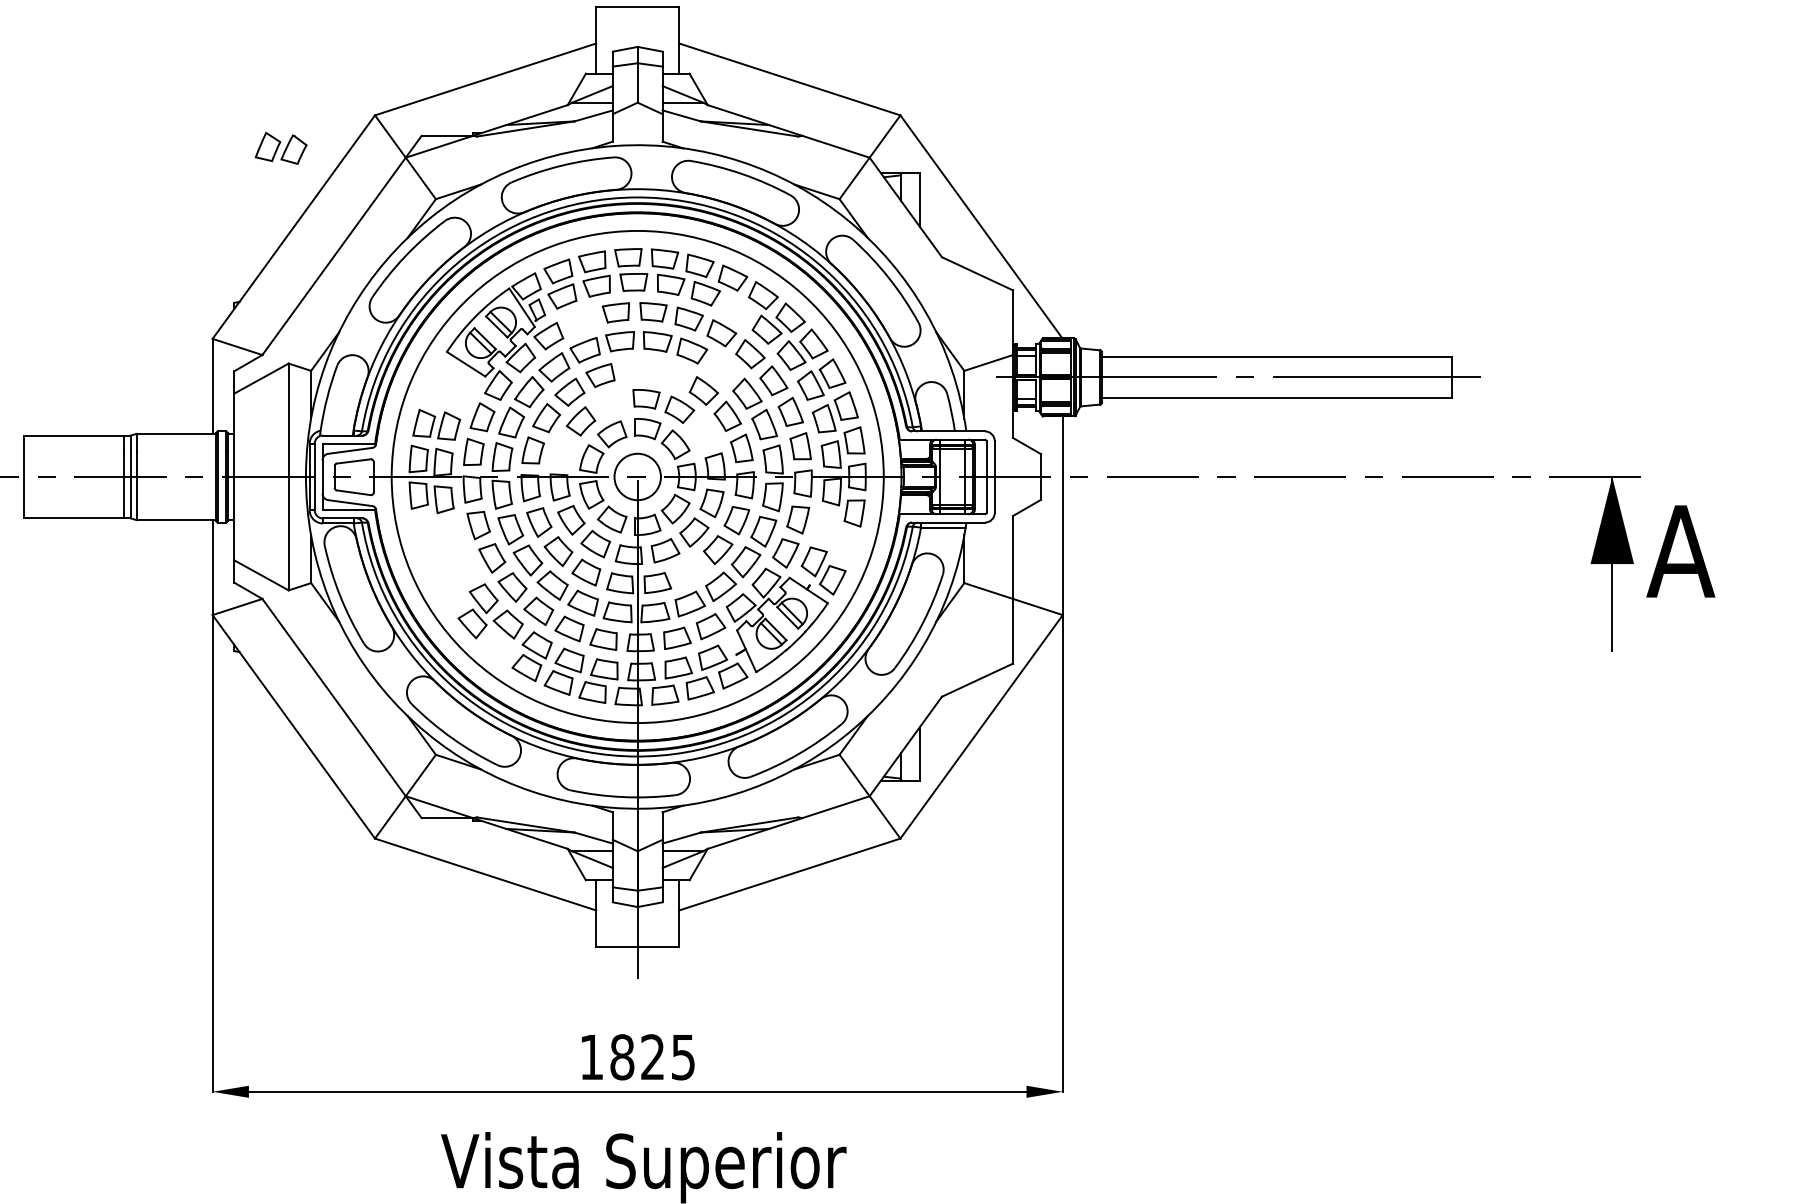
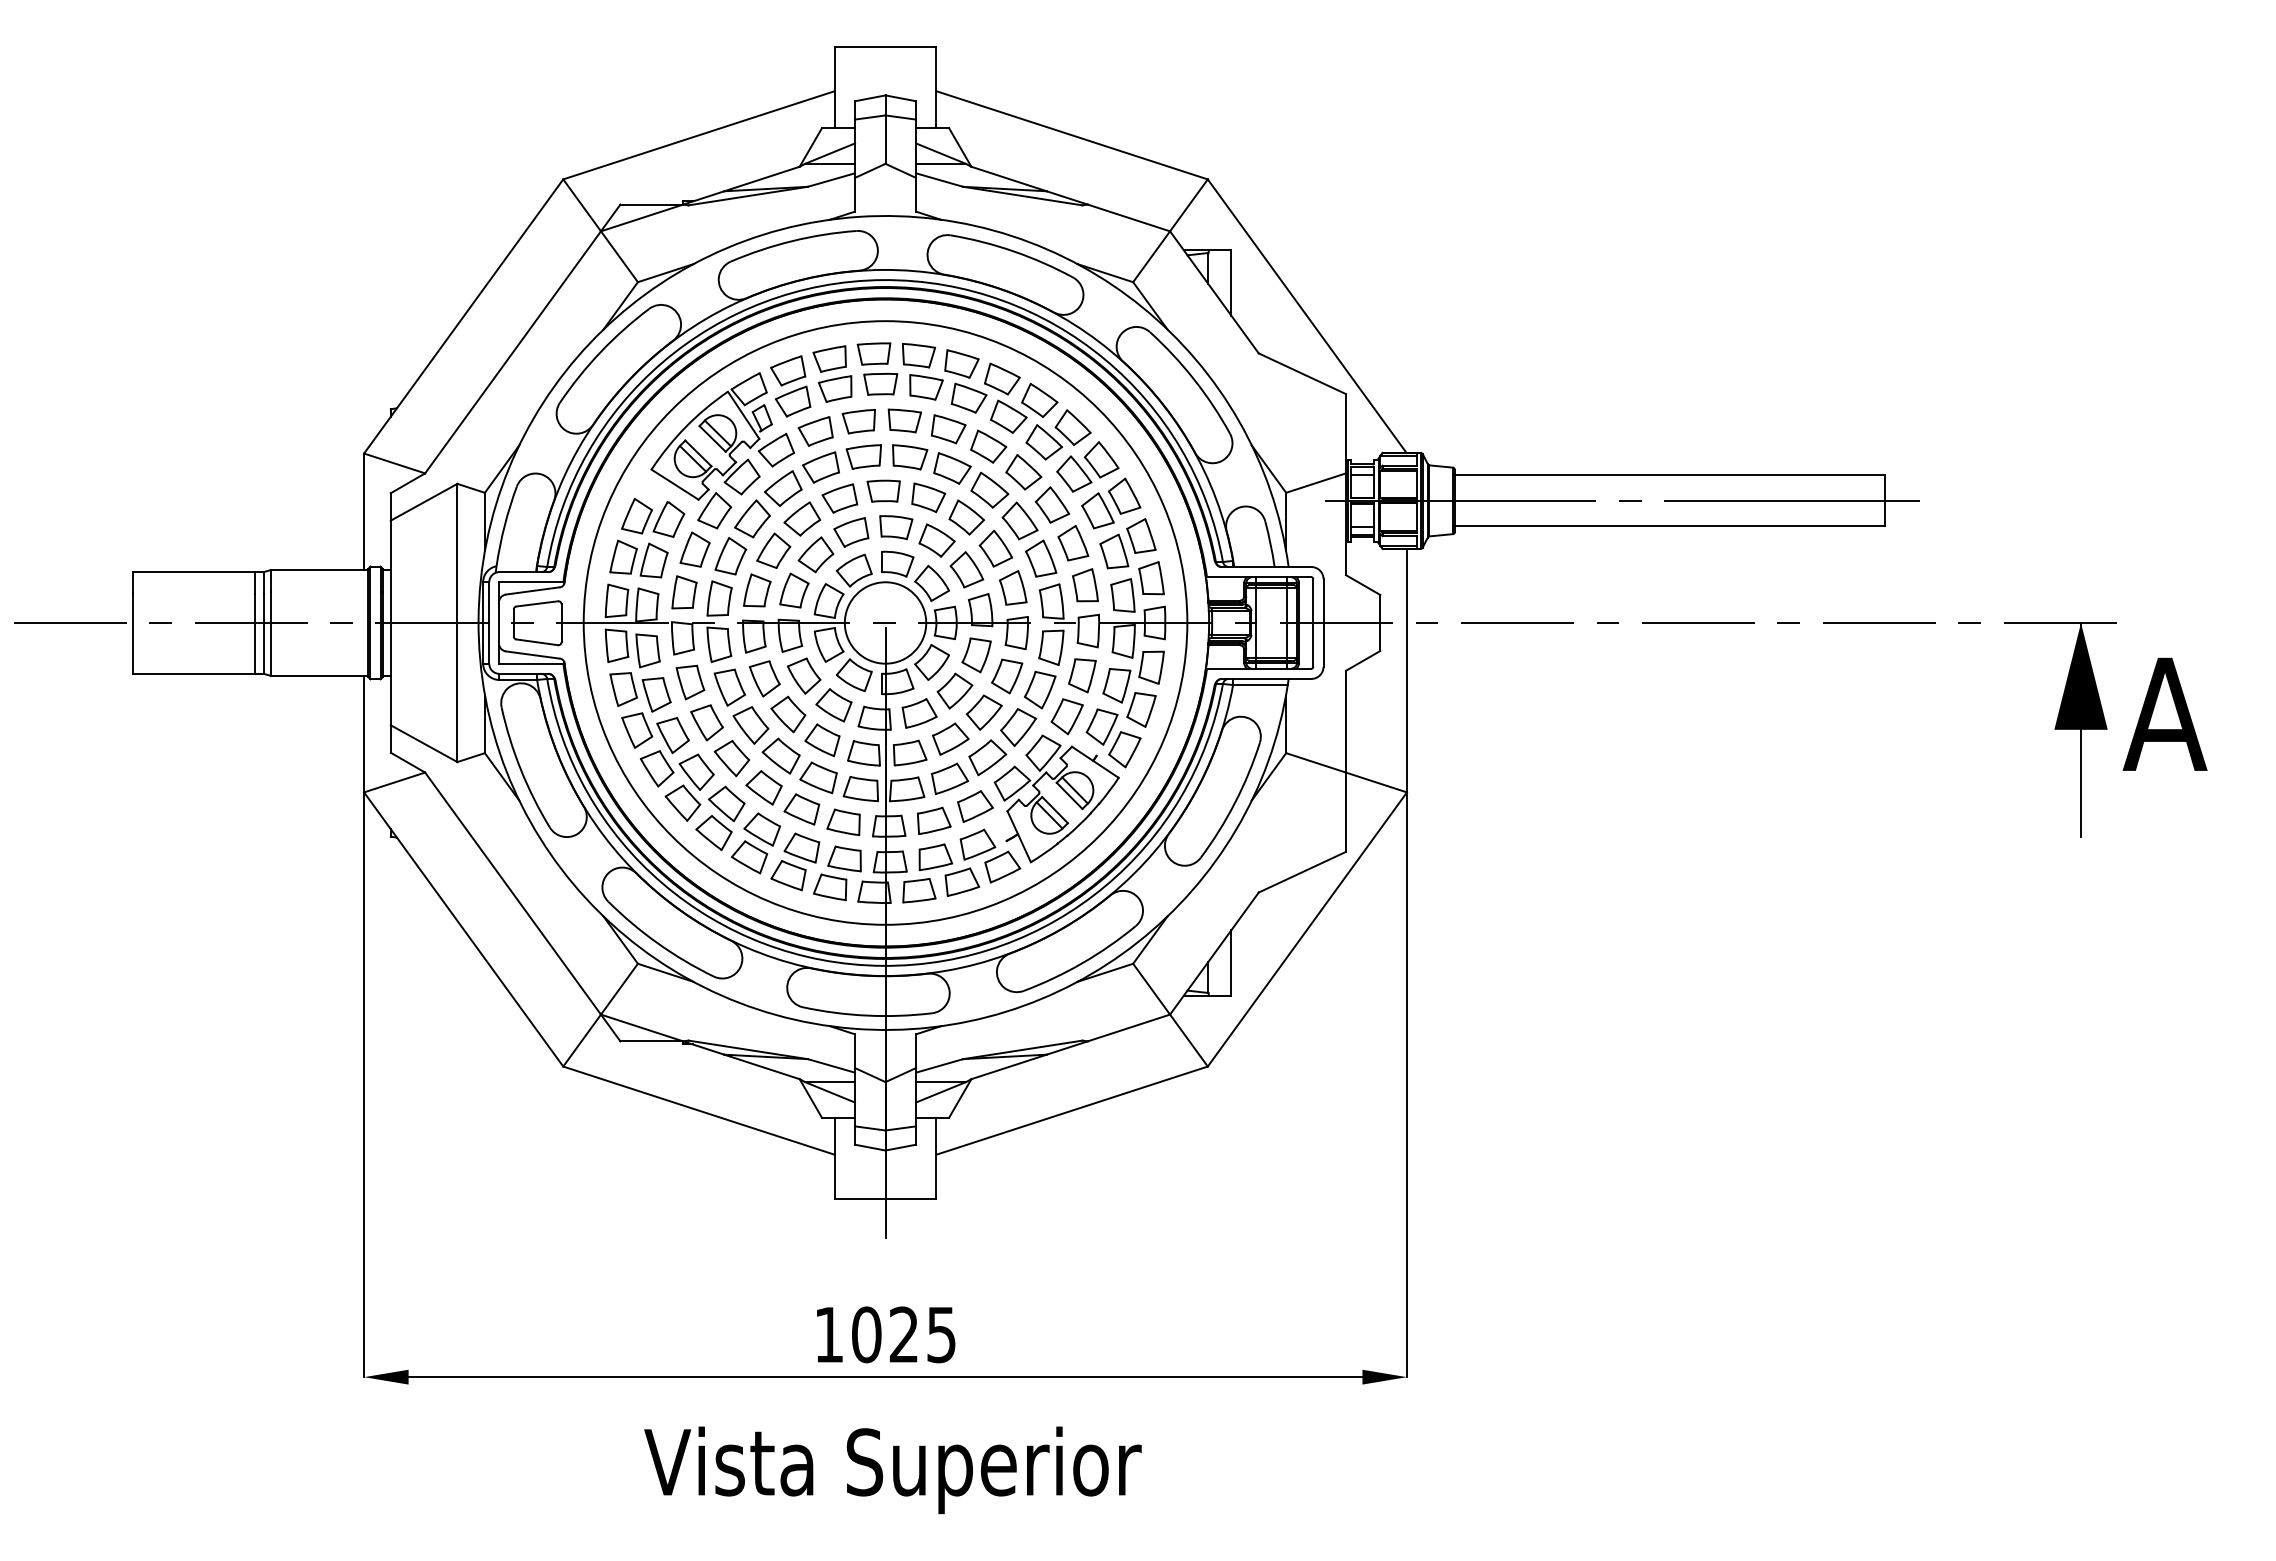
part: (281, 148) -> (653, 517), moved
part: (737, 308) -> (1008, 416), added
part: (580, 320) -> (815, 431), added
part: (636, 368) -> (883, 490), added
part: (722, 368) -> (989, 489), added
part: (672, 374) -> (928, 497), added
part: (609, 403) -> (851, 532), added
part: (703, 433) -> (966, 569), added
part: (563, 450) -> (794, 590), added
circle: (637, 476) -> (885, 622), size x1.43
part: (836, 537) -> (1129, 697), added
part: (445, 563) -> (649, 729), added
part: (690, 571) -> (950, 738), added
part: (497, 647) -> (713, 832), added
text: (622, 1057) -> (866, 1334), 1825 -> 1025

